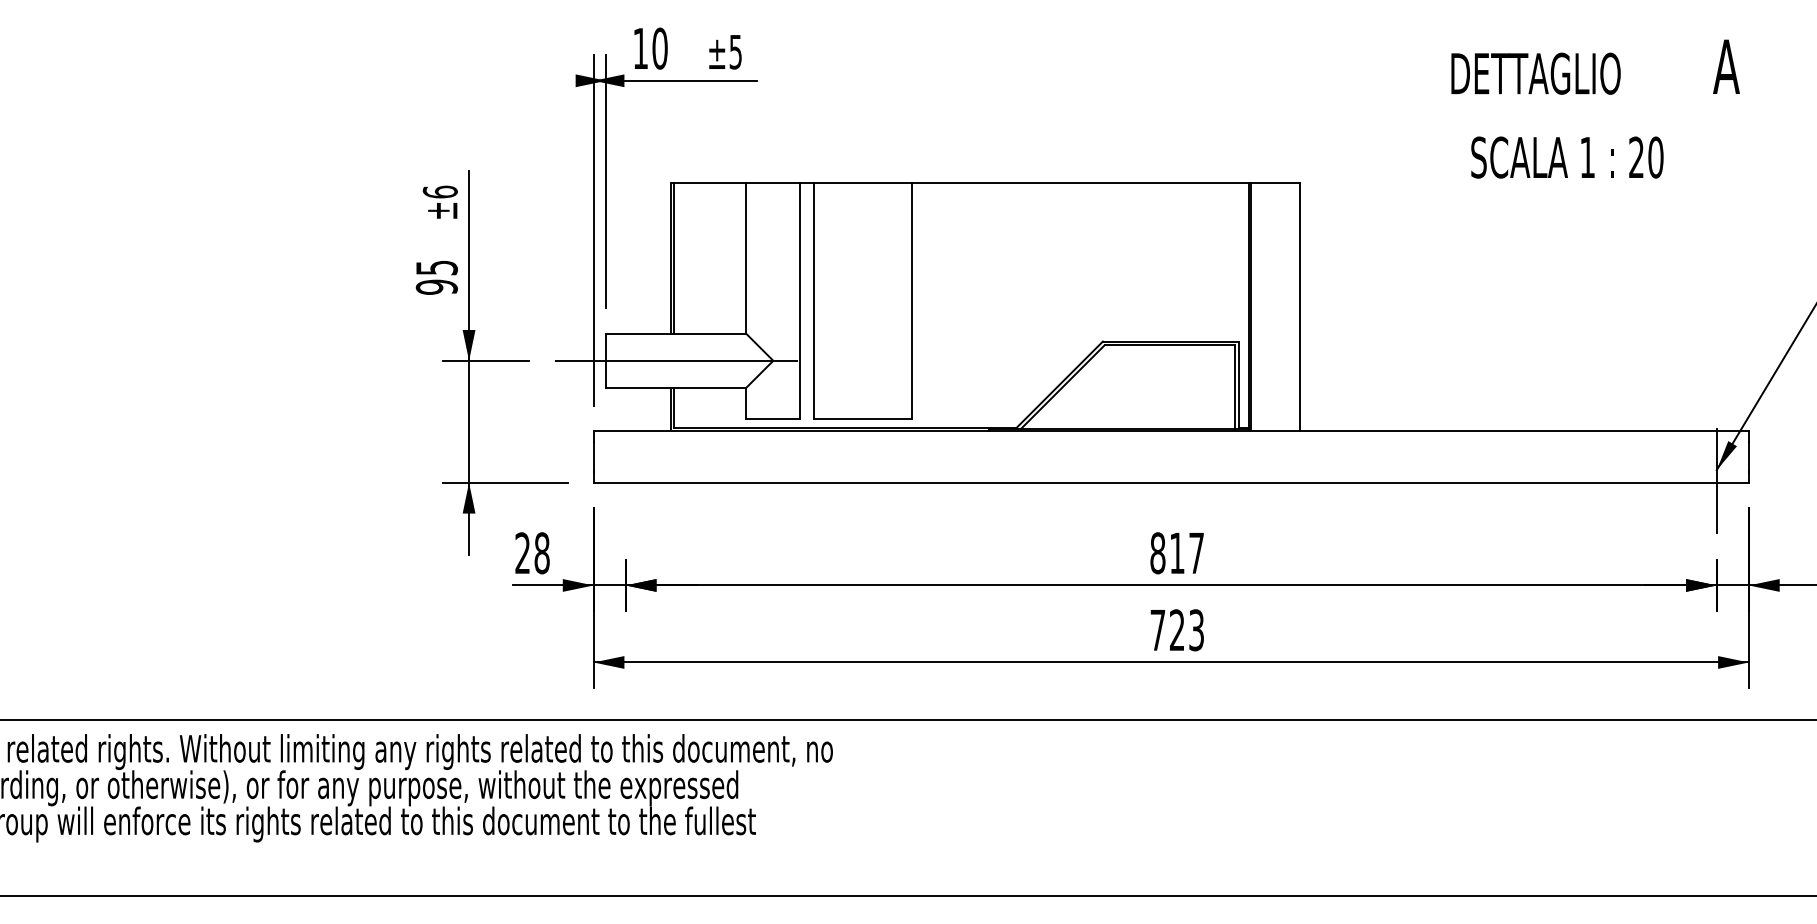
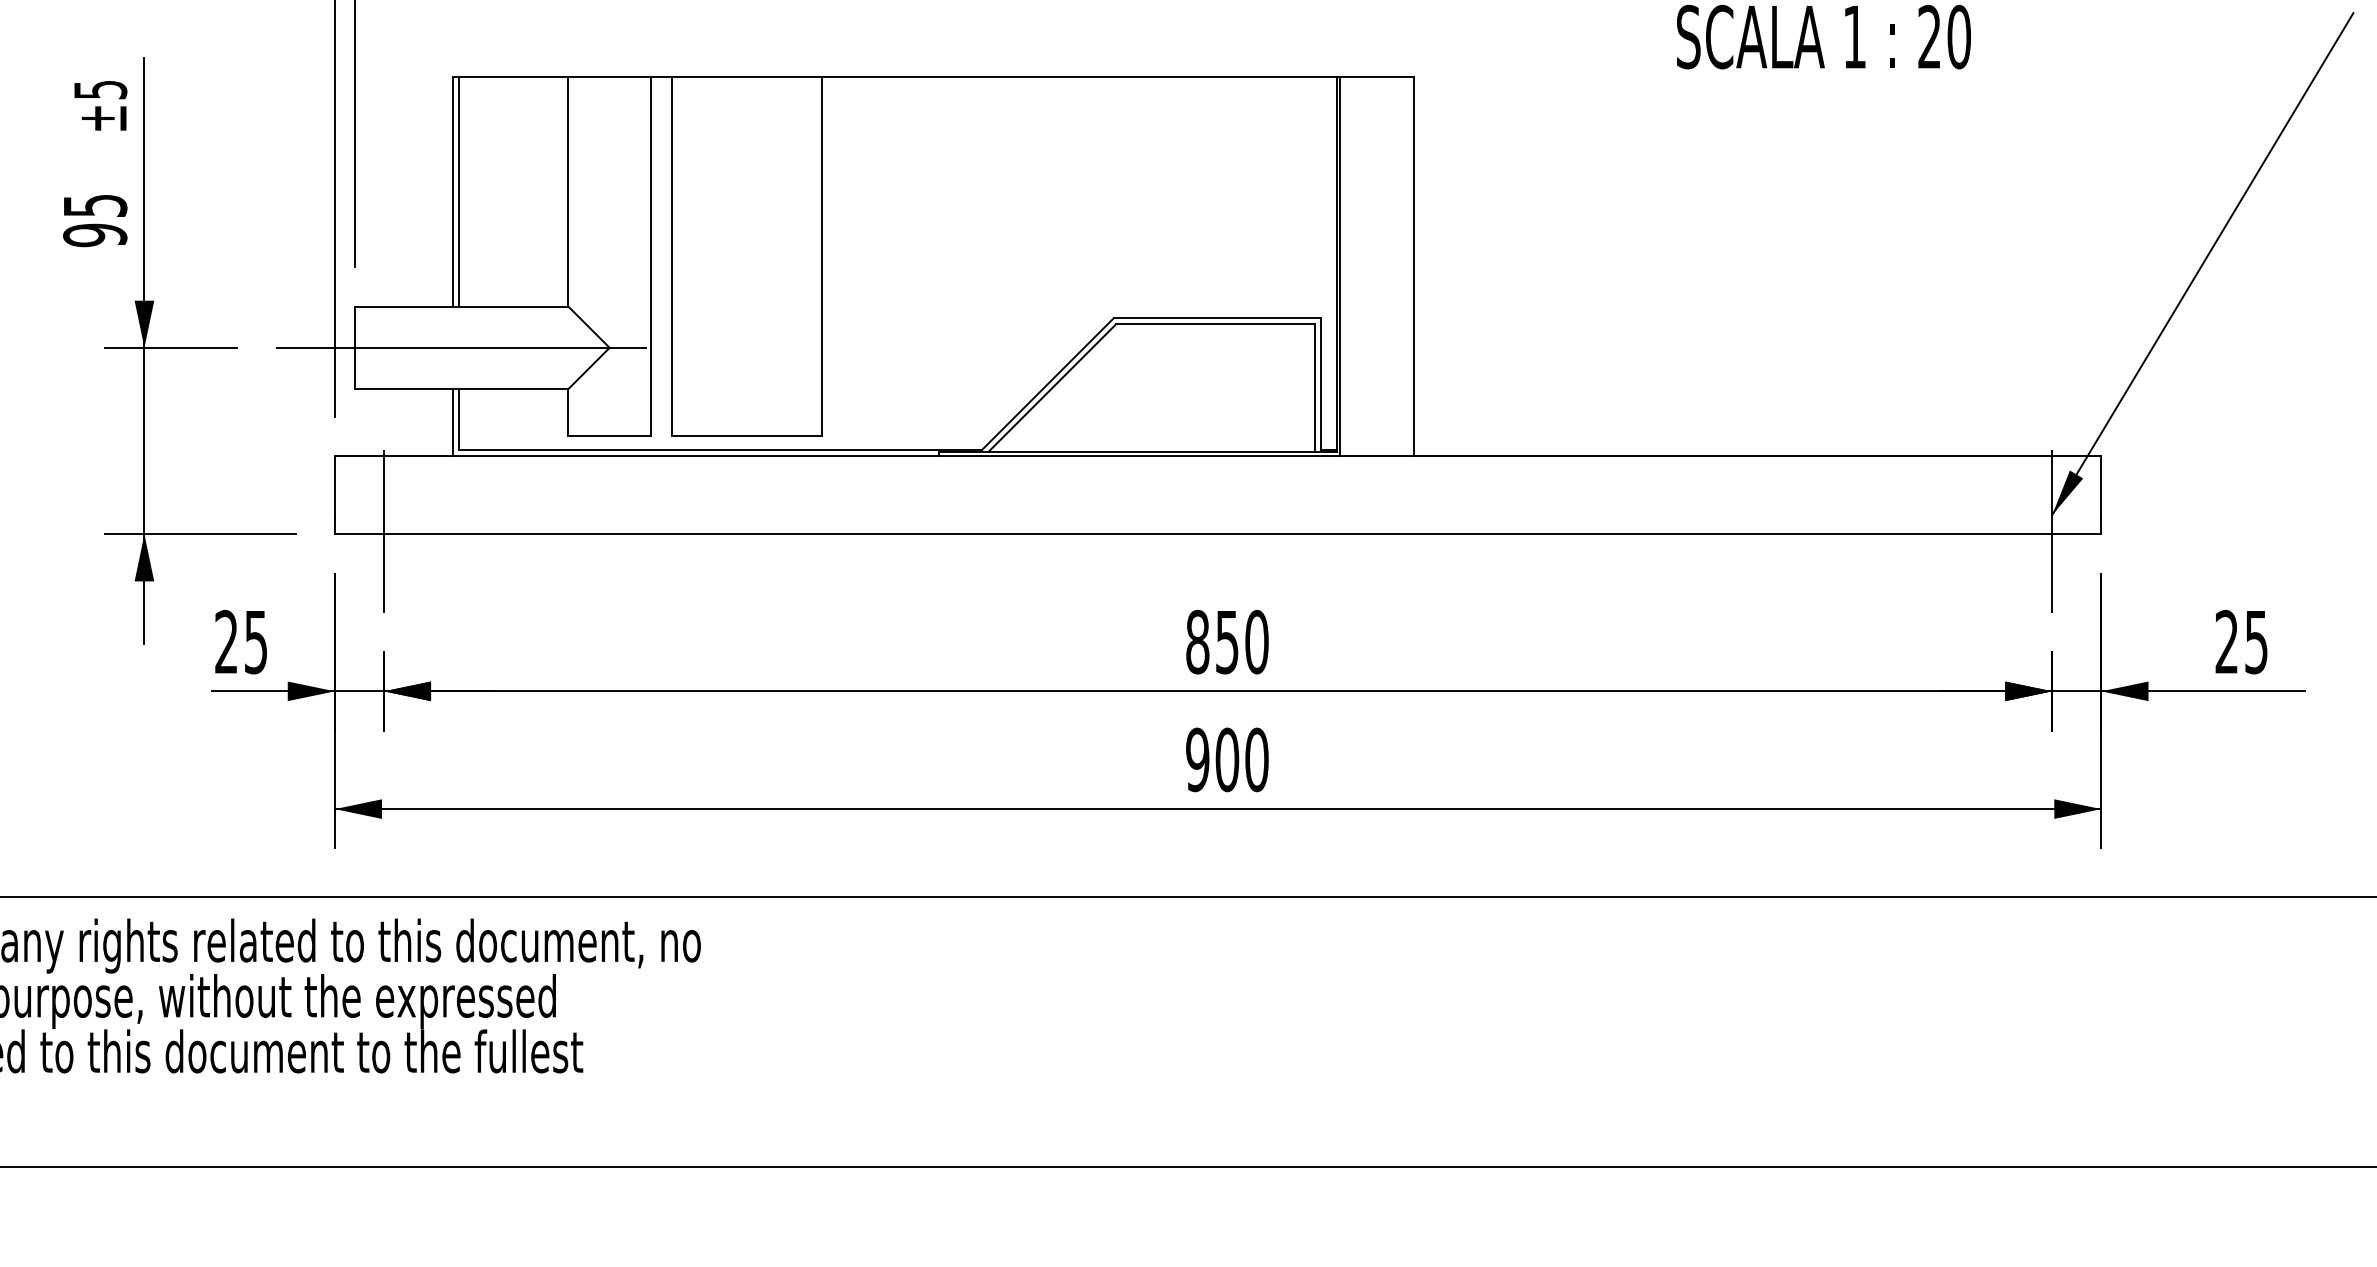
text: (439, 191) -> (99, 88), ±6 -> ±5
line: (625, 480) -> (383, 530), added
text: (541, 553) -> (255, 642), 28 -> 25
text: (1187, 553) -> (1242, 642), 817 -> 850
text: (1177, 630) -> (1227, 760), 723 -> 900

